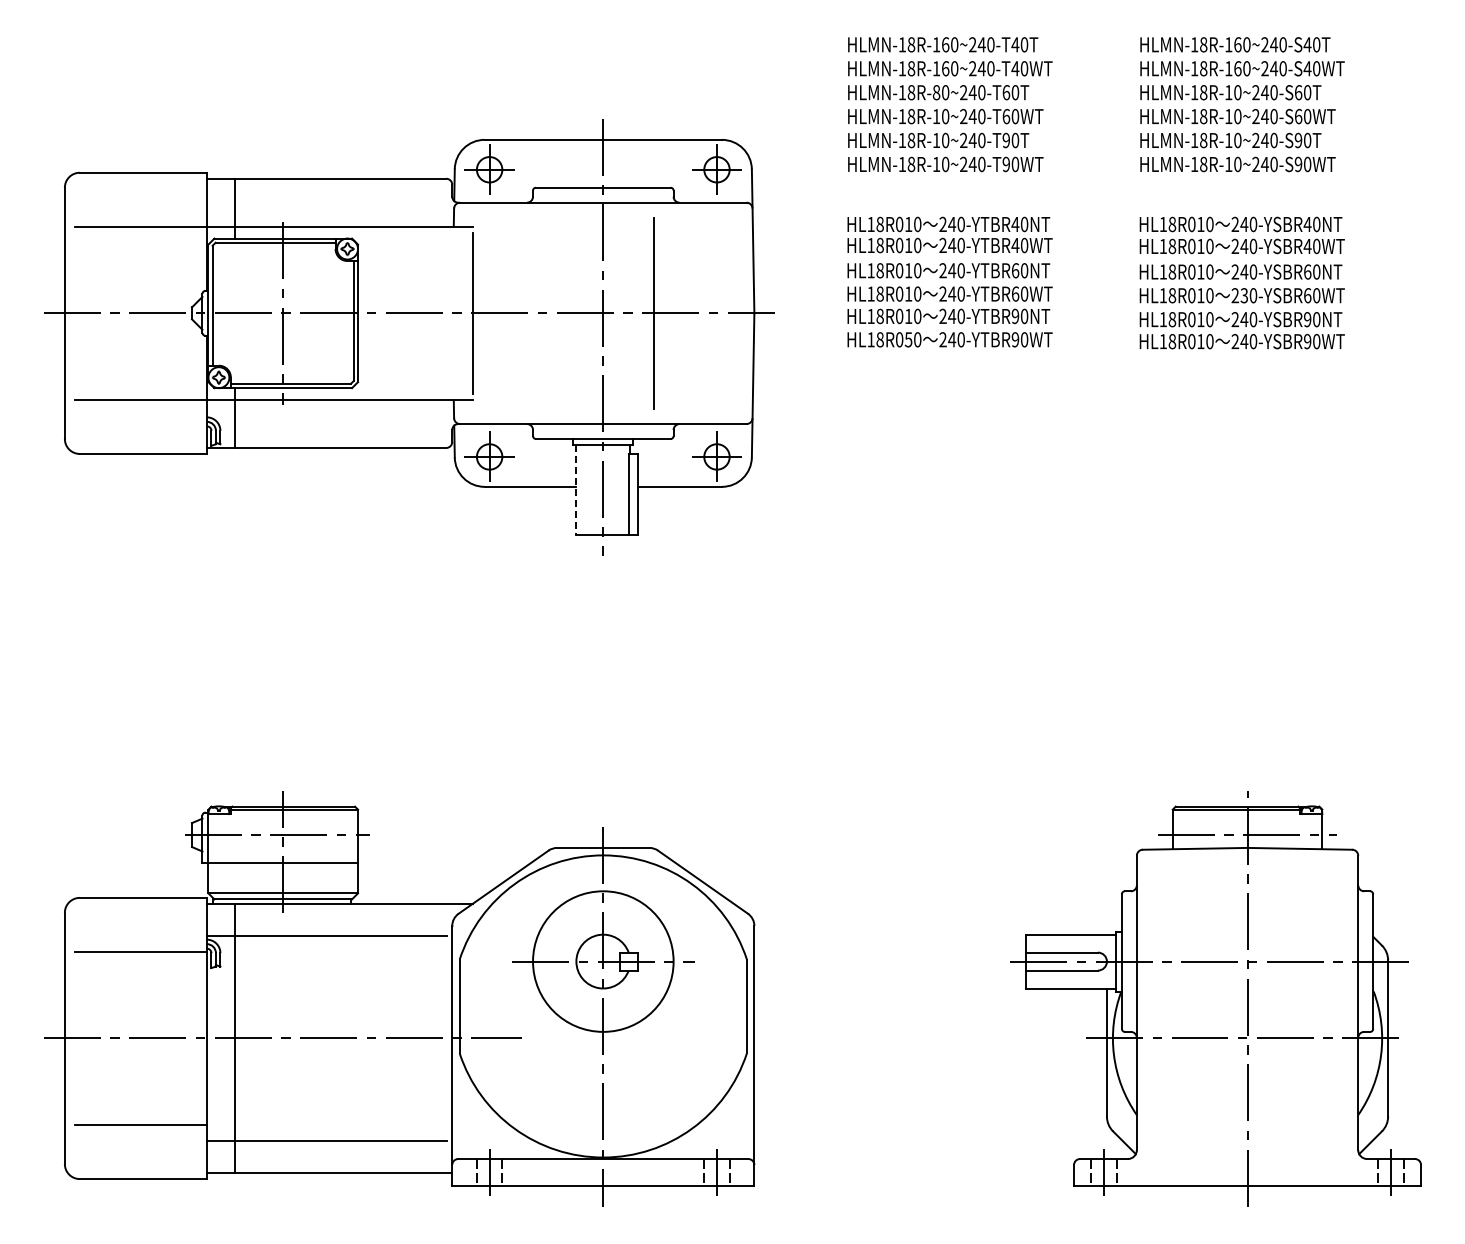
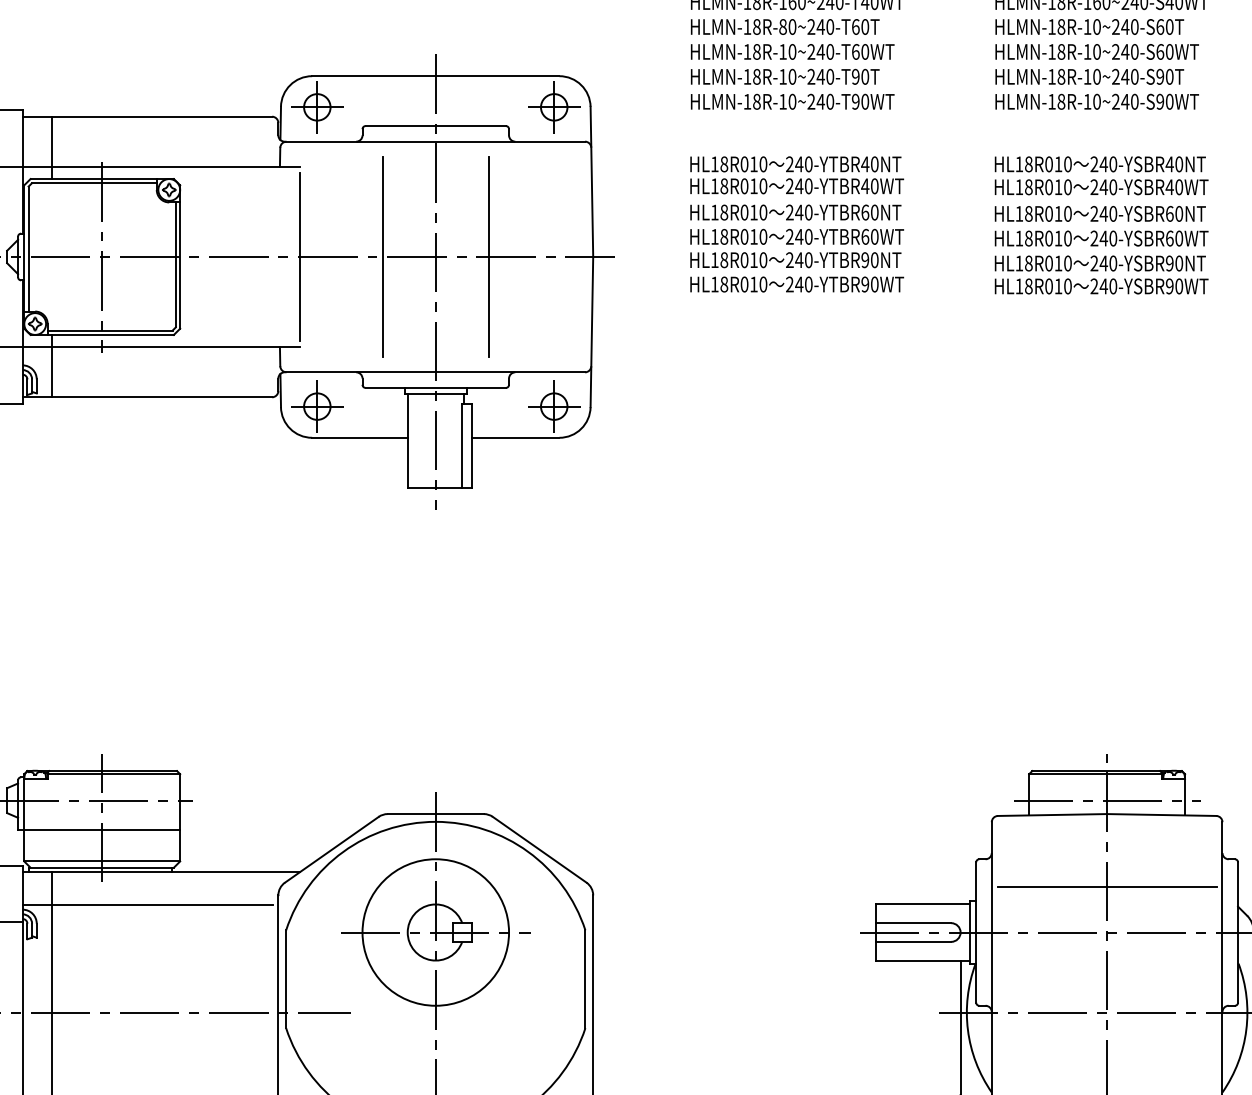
text: (1244, 295) -> (1103, 238), 230-YSBR60WT -> 240-YSBR60WT
line: (552, 313) -> (382, 257), added
text: (908, 339) -> (753, 284), HL18R050 -> HL18R010
line: (576, 489) -> (407, 440), dashed -> solid
line: (1247, 918) -> (1107, 887), added

